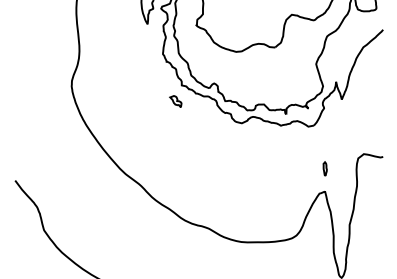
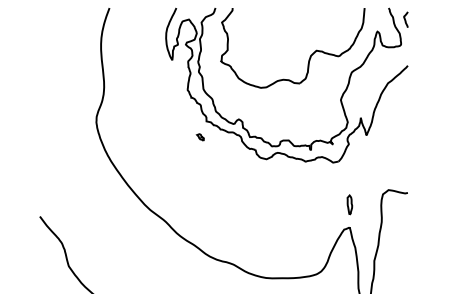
part: (175, 101) -> (200, 137), size x0.6
part: (324, 168) -> (349, 204), size x1.4

